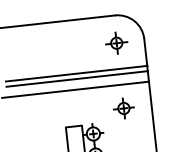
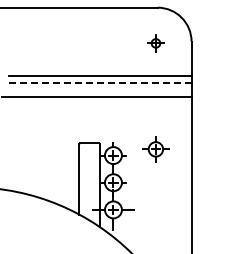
part: (116, 43) -> (155, 43), size x0.6
line: (77, 79) -> (100, 83), solid -> dashed
part: (123, 108) -> (155, 149), moved

